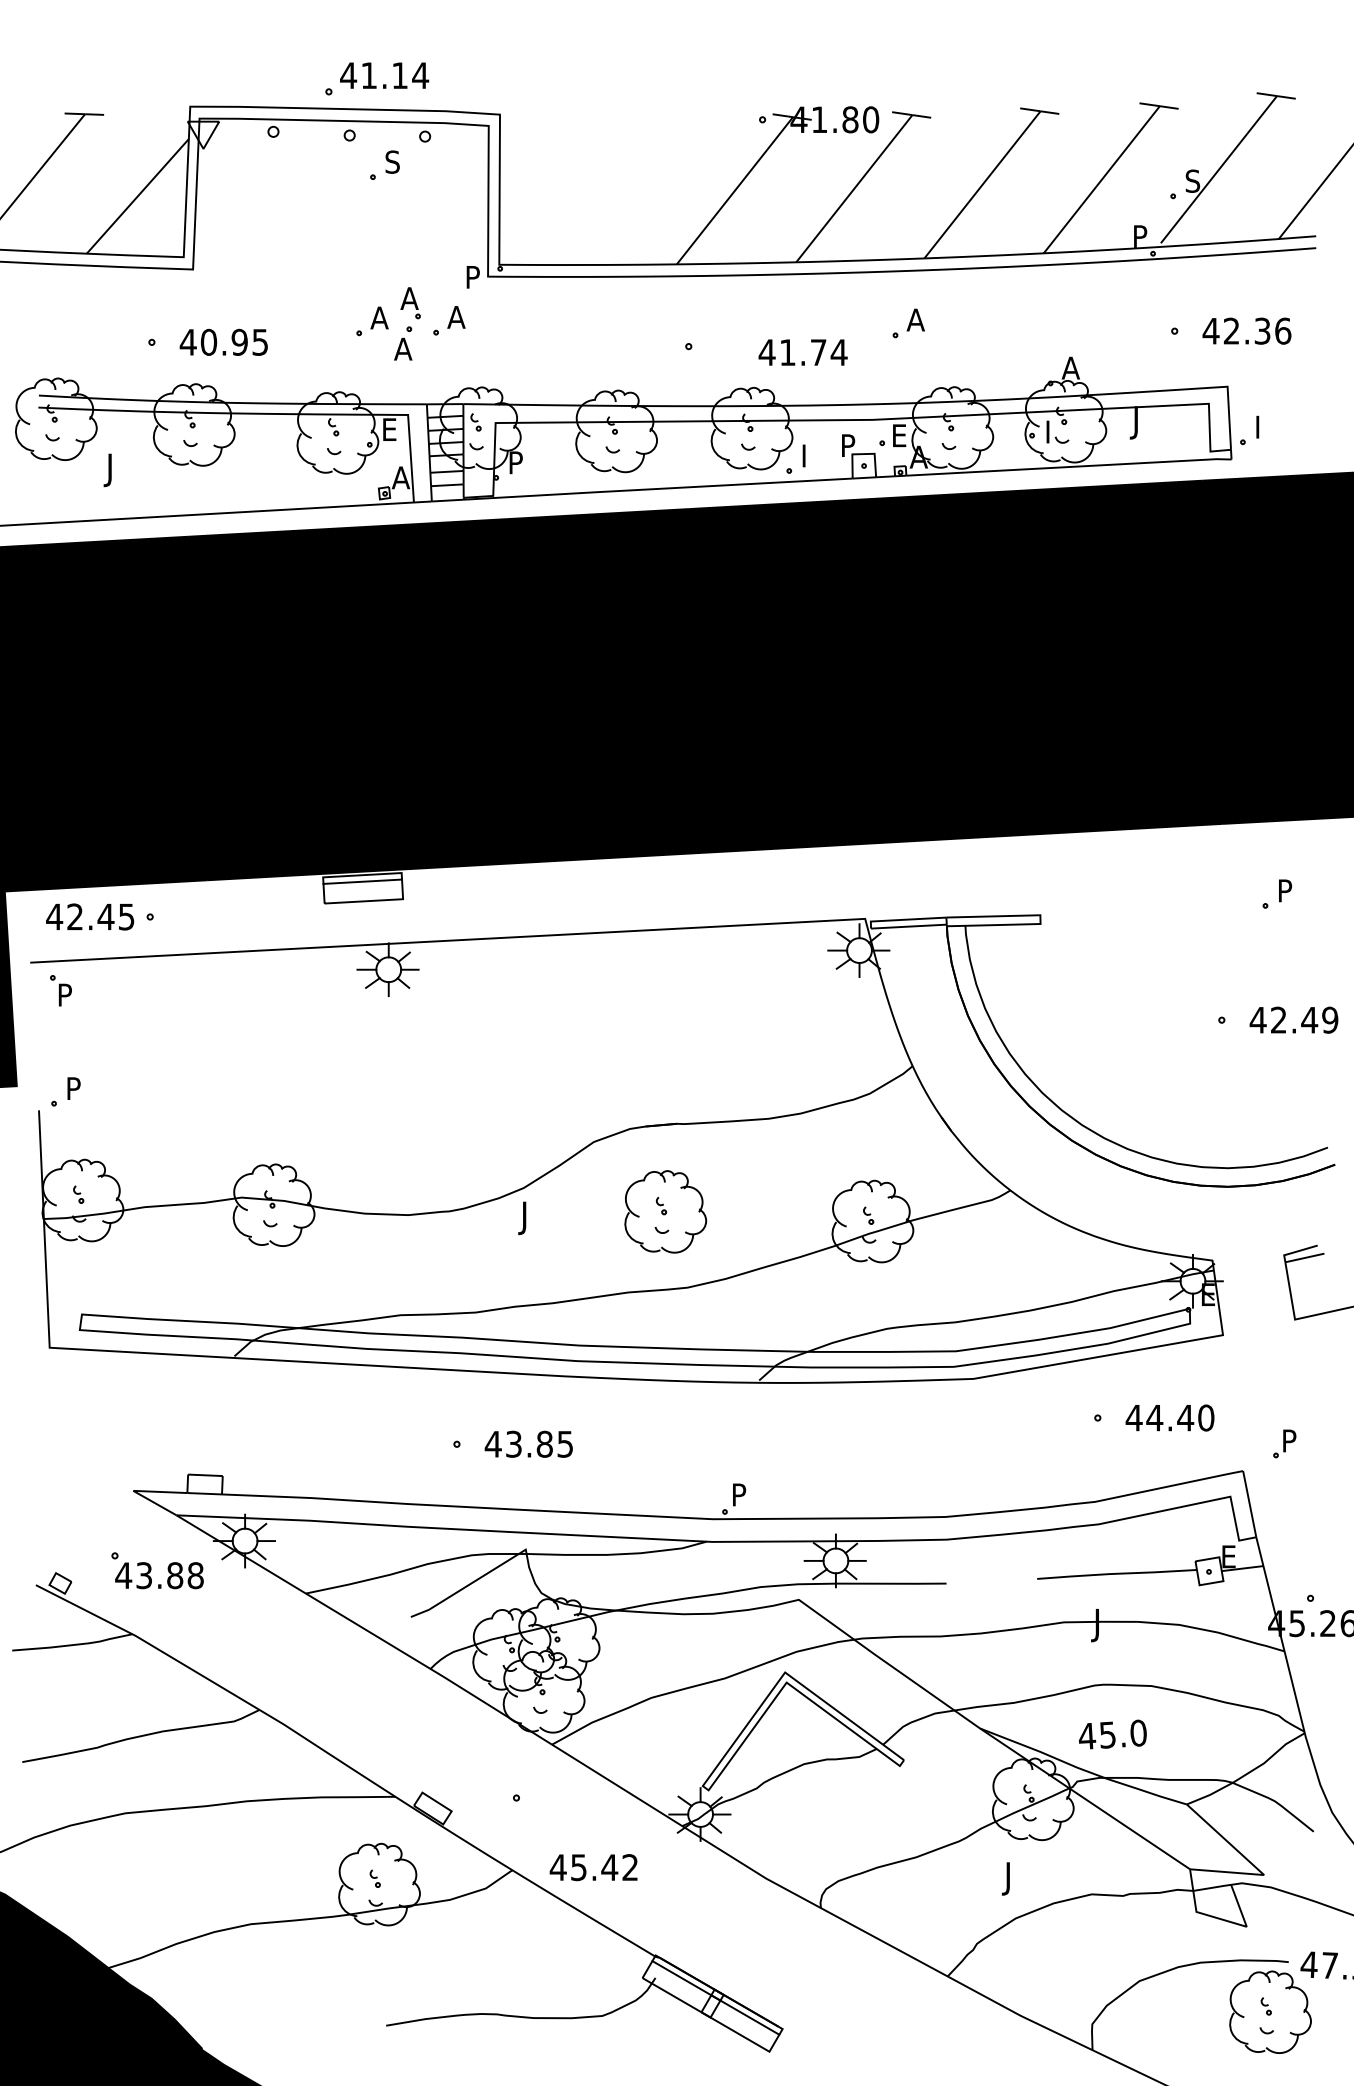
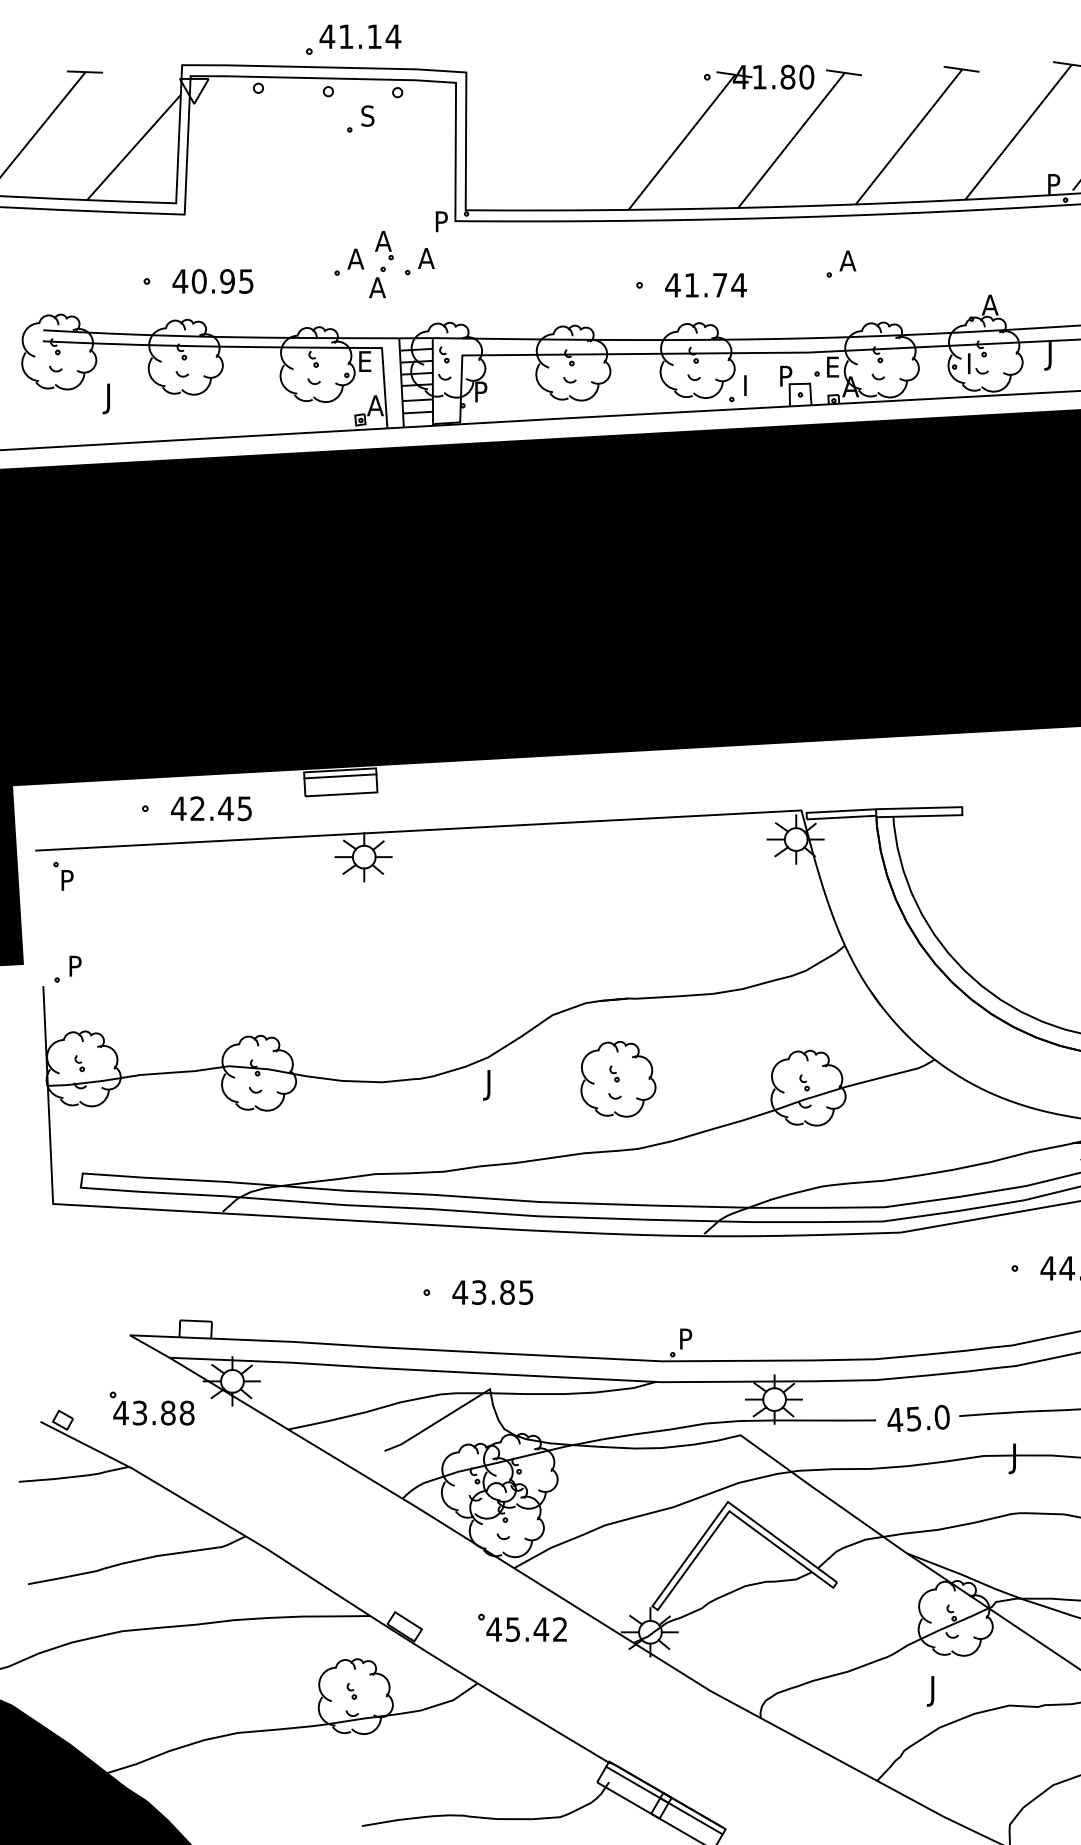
text: (802, 352) -> (705, 285), moved
text: (90, 916) -> (211, 808), moved
text: (1112, 1734) -> (918, 1418), moved
text: (593, 1867) -> (526, 1629), moved

